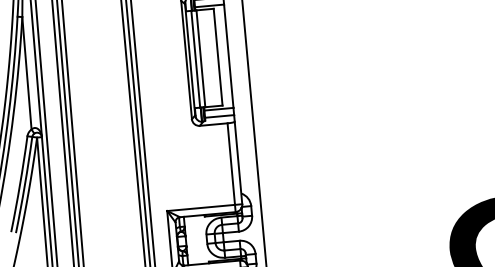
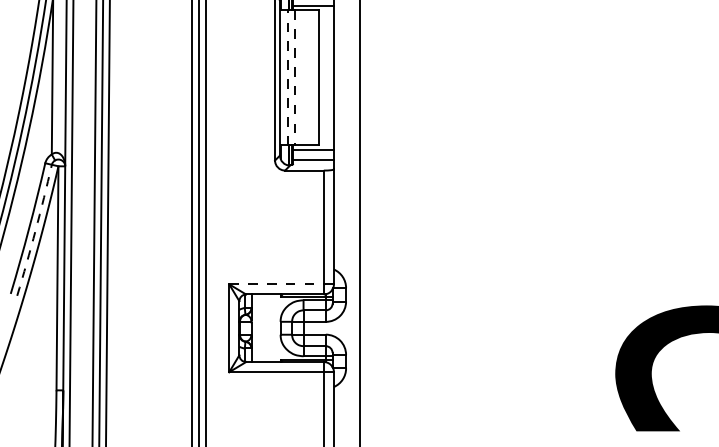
line: (195, 58) -> (287, 77), solid -> dashed
line: (201, 58) -> (295, 77), solid -> dashed
arc: (24, 185) -> (35, 230), solid -> dashed
line: (201, 208) -> (277, 284), solid -> dashed

